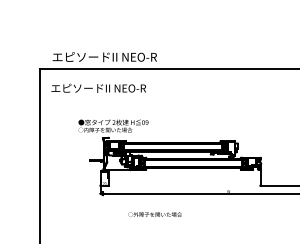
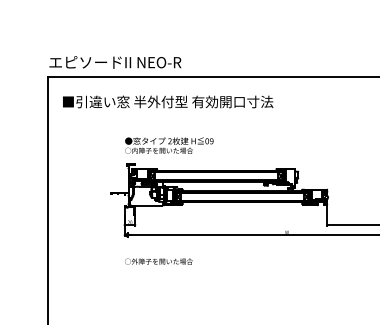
text: (104, 57) -> (115, 62), moved
text: (134, 88) -> (167, 101), エピソードII NEO-R -> ■引違い窓 半外付型 有効開口寸法
text: (113, 125) -> (169, 145), moved
text: (154, 214) -> (158, 261), moved

